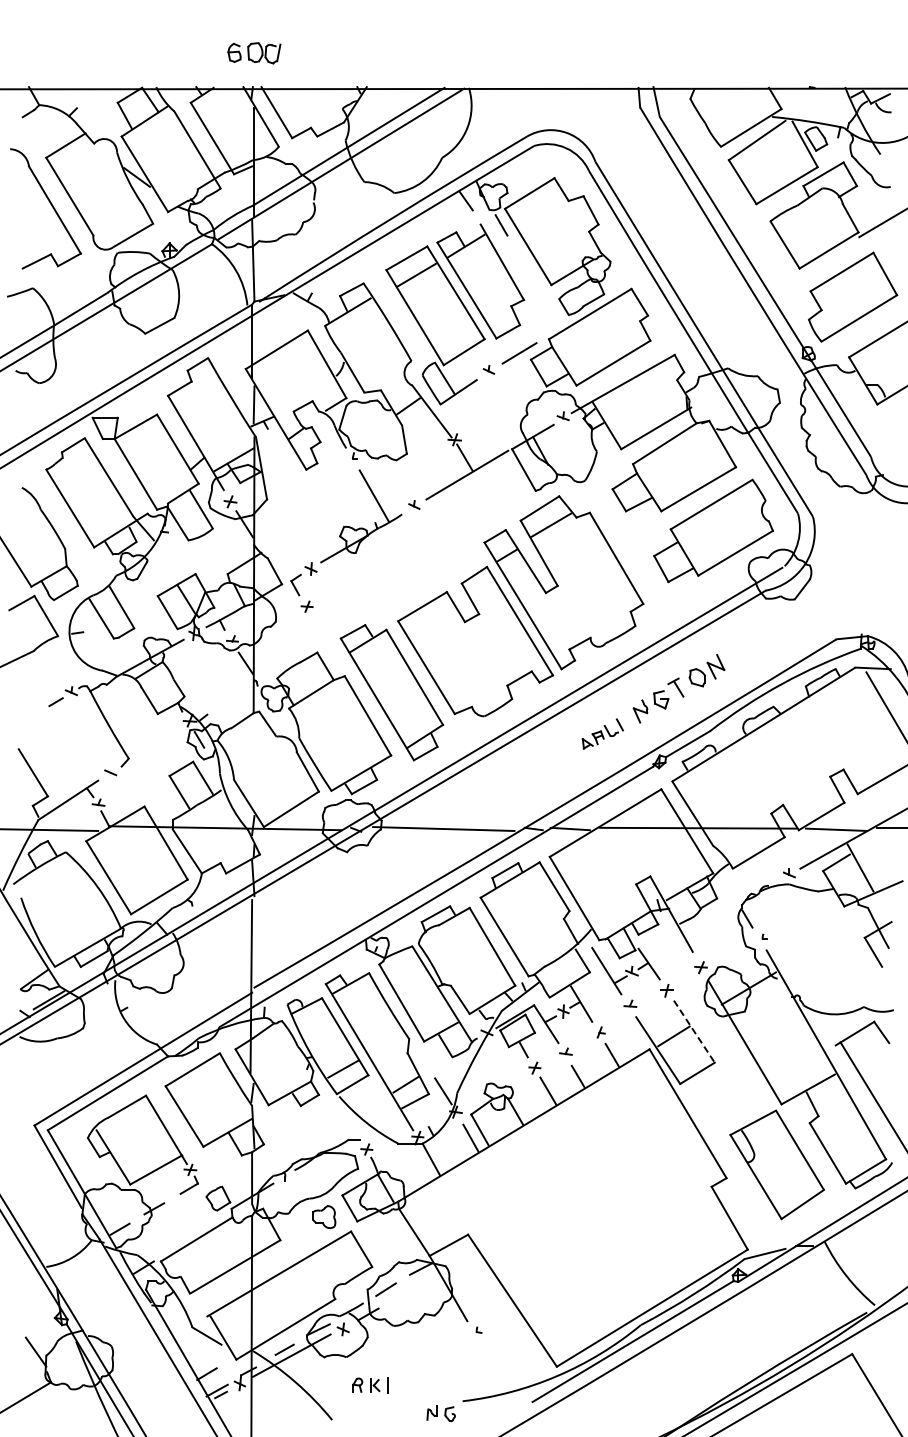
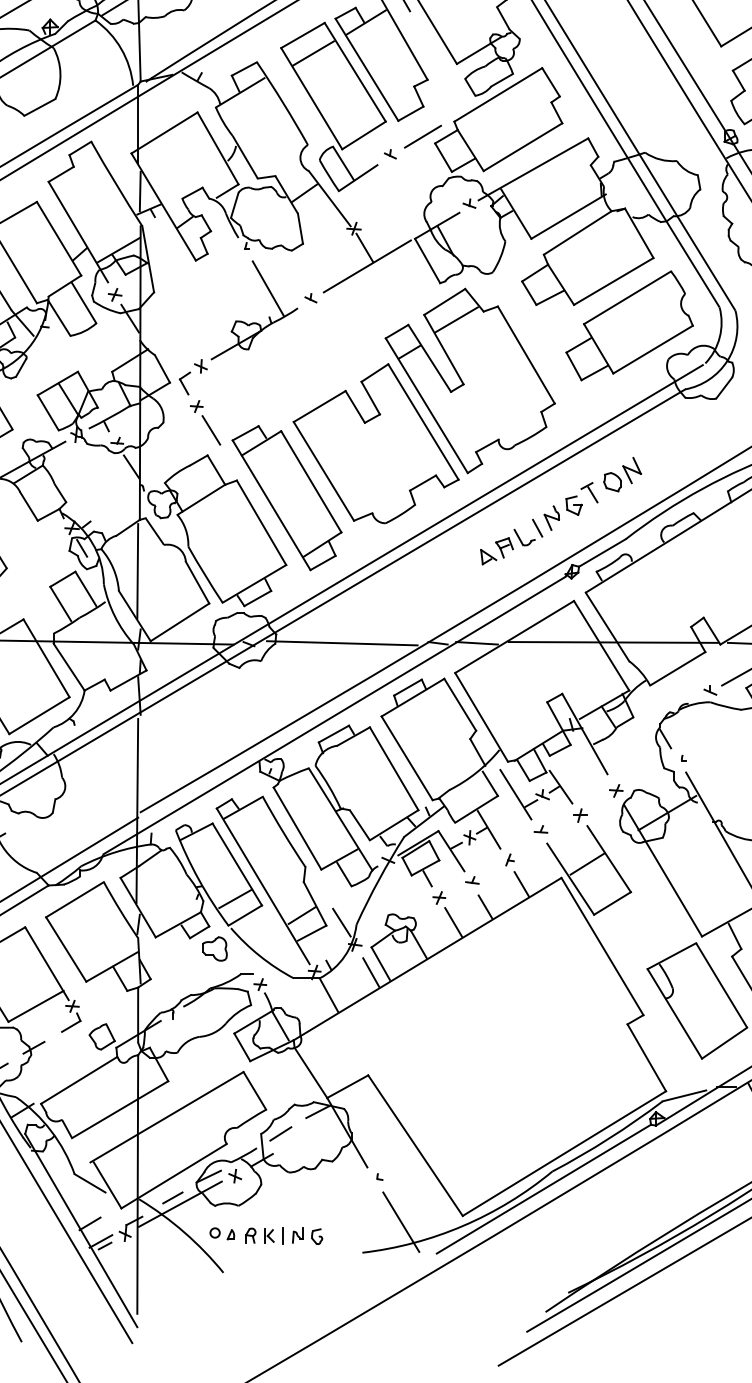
line: (320, 628) -> (210, 429), added
part: (602, 733) -> (511, 541), size x1.43
line: (251, 761) -> (137, 571), added
line: (694, 1032) -> (609, 860), dashed -> solid
part: (324, 1216) -> (215, 948), moved
line: (499, 1372) -> (401, 1222), added
part: (331, 1383) -> (222, 1233), added
part: (440, 1413) -> (306, 1235), moved

